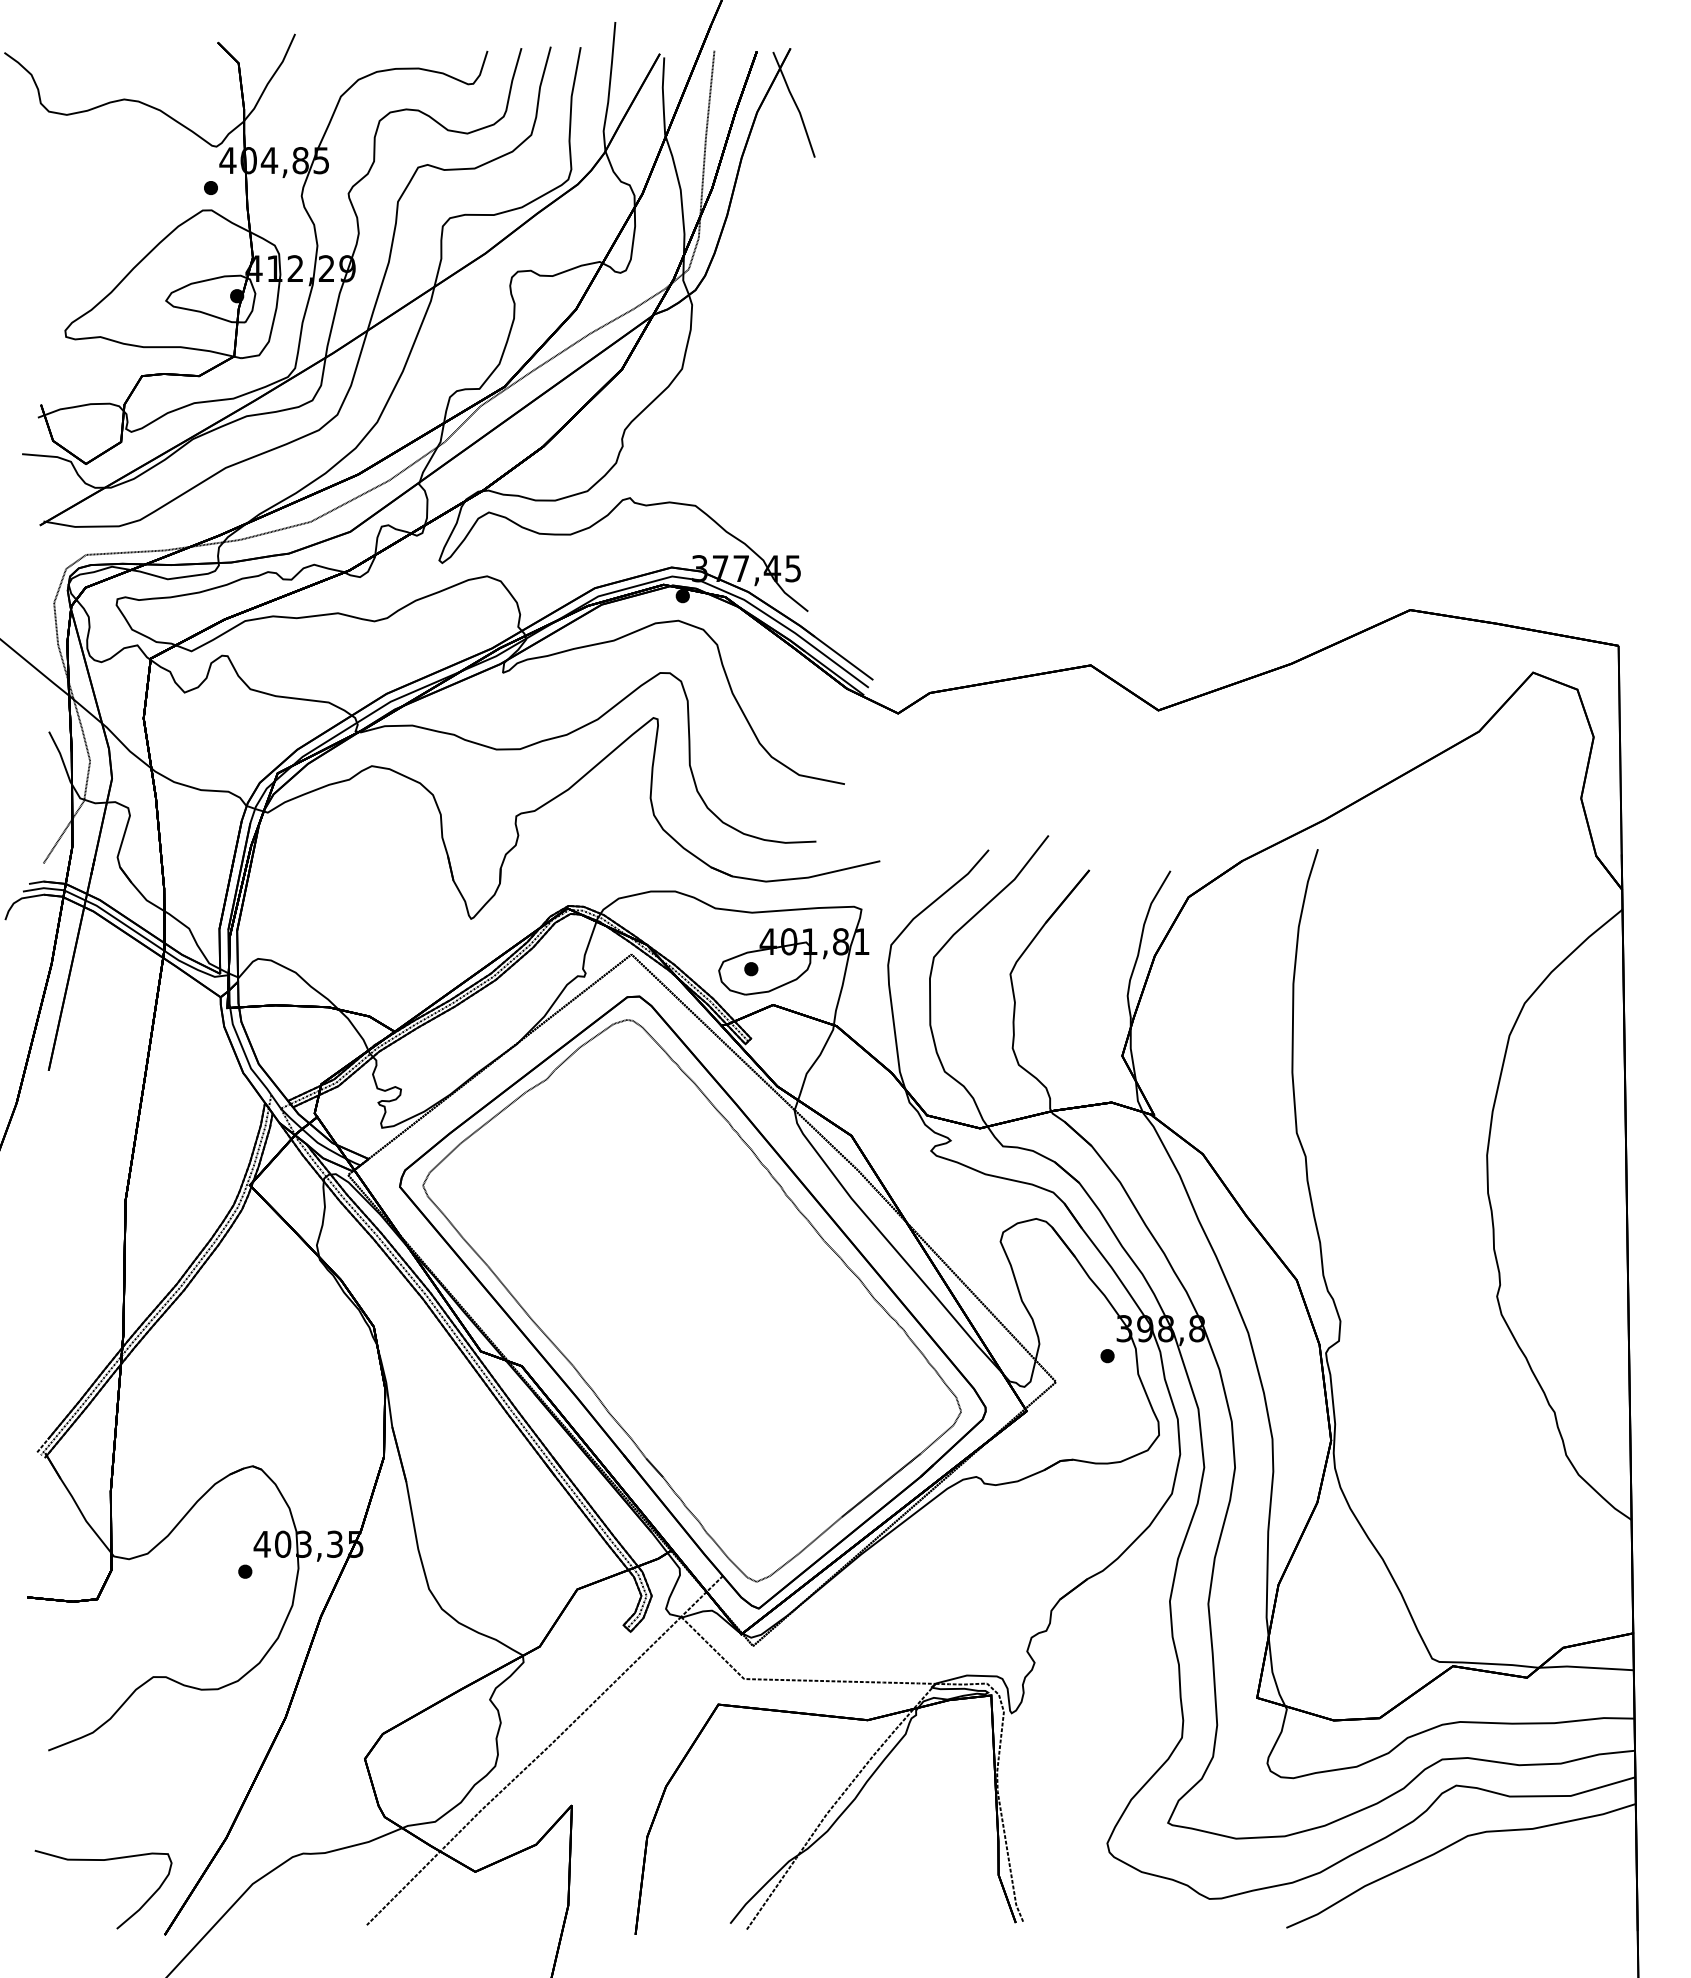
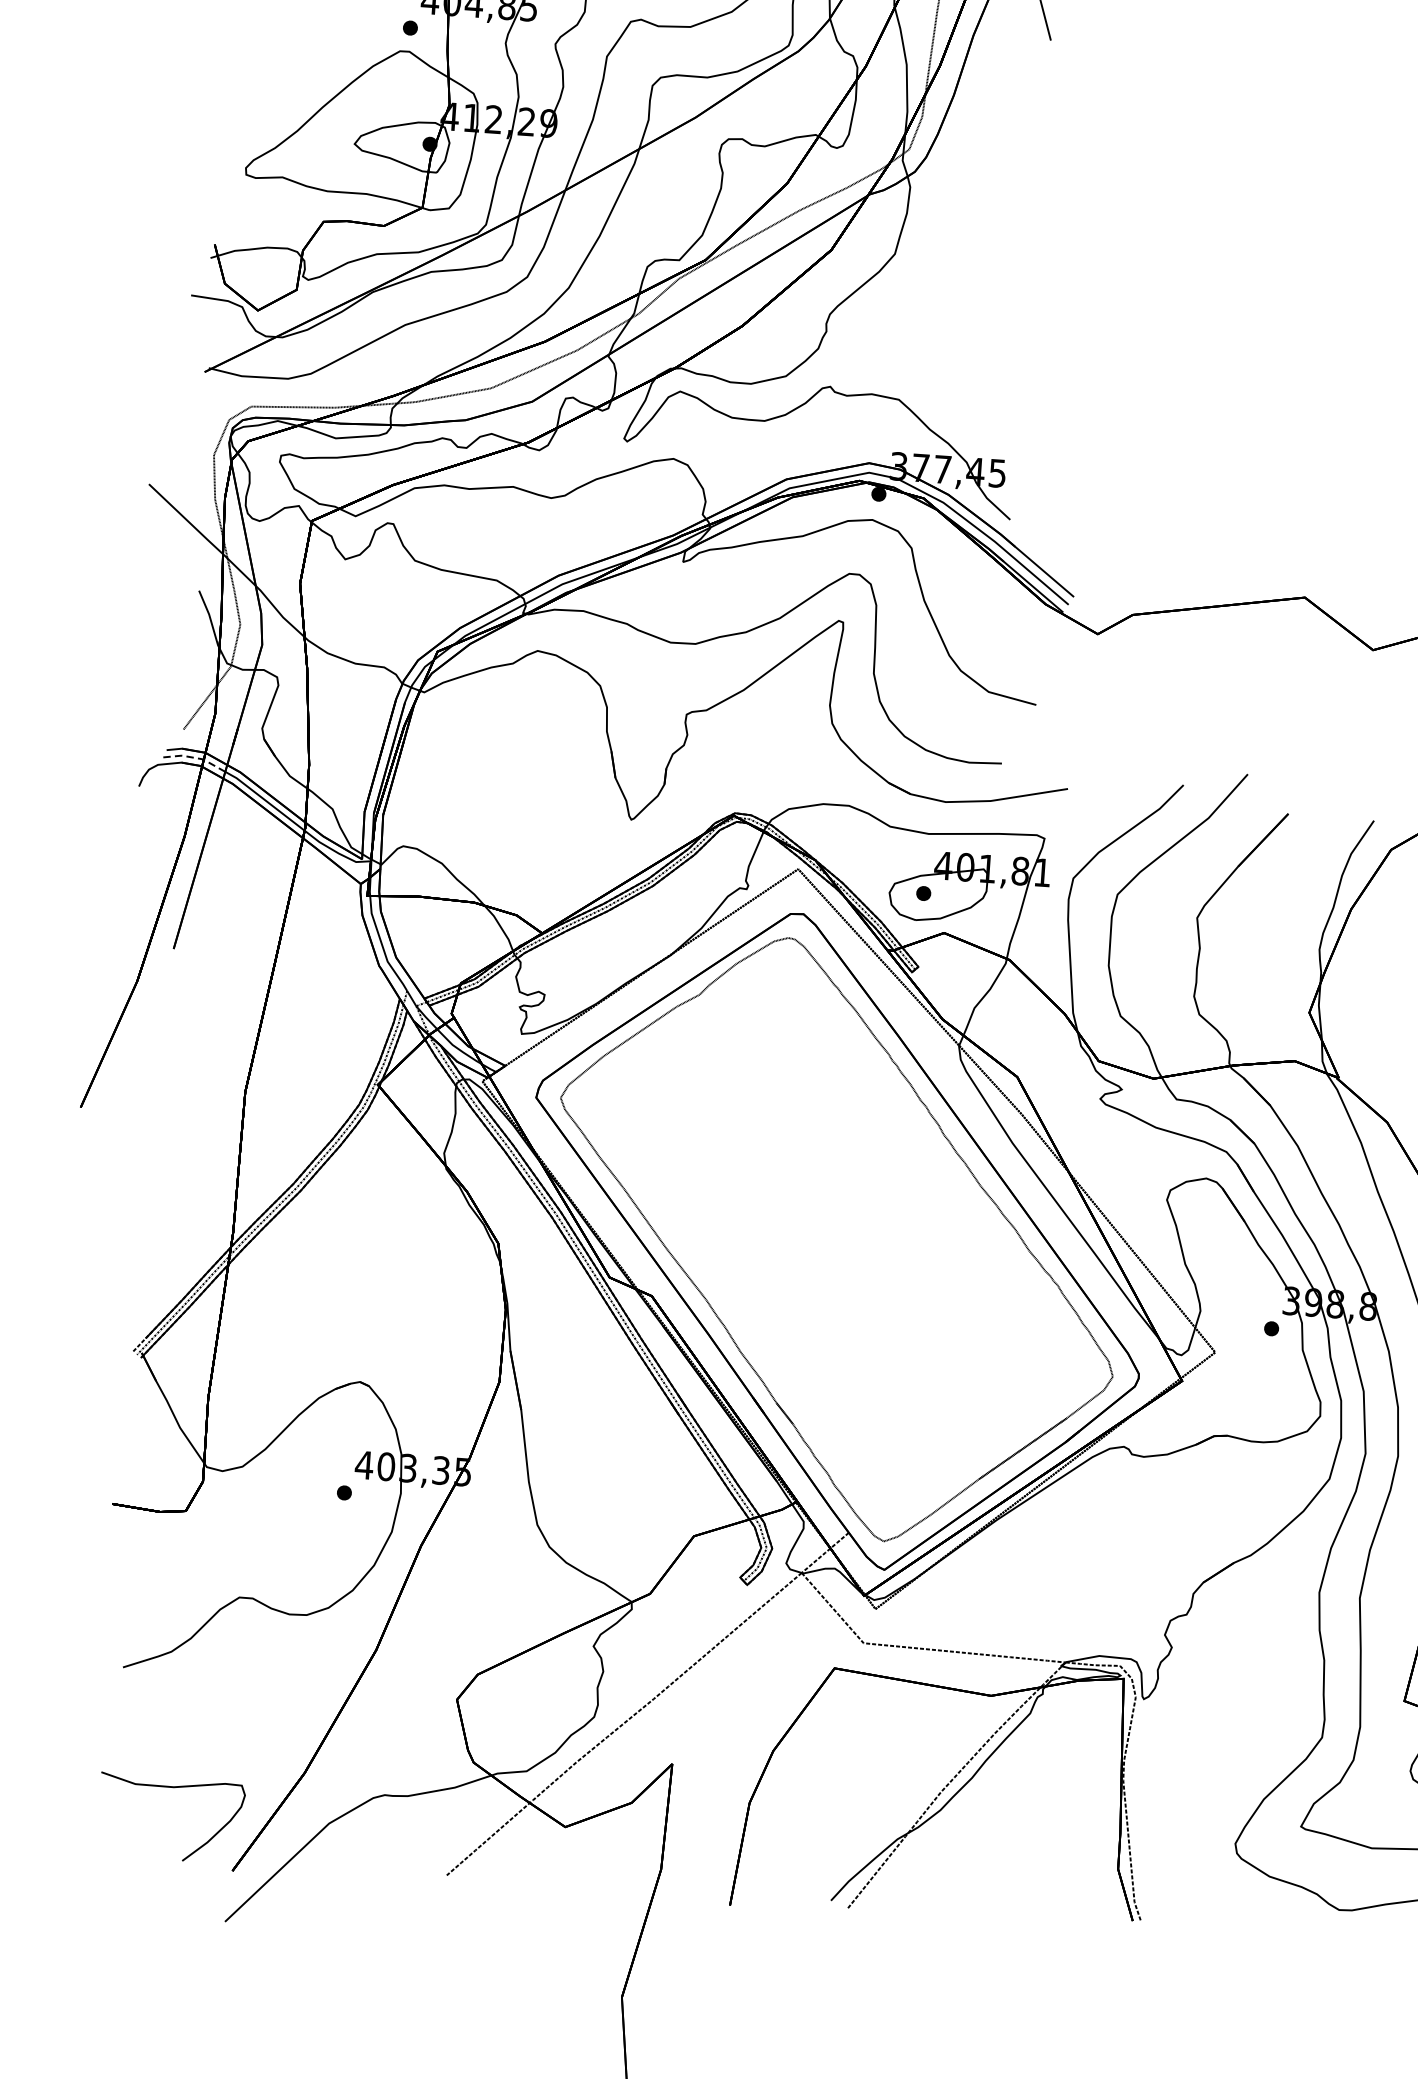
line: (55, 889) -> (194, 757), solid -> dashed

